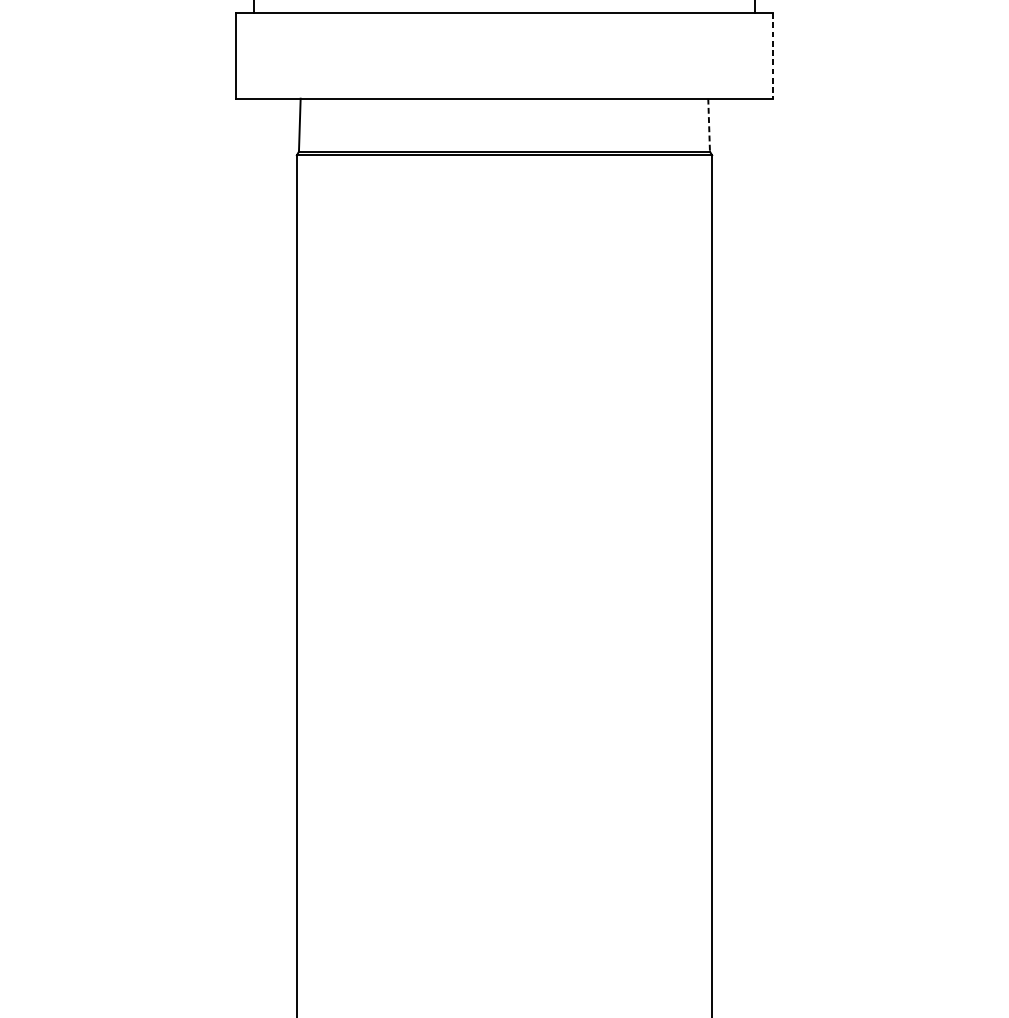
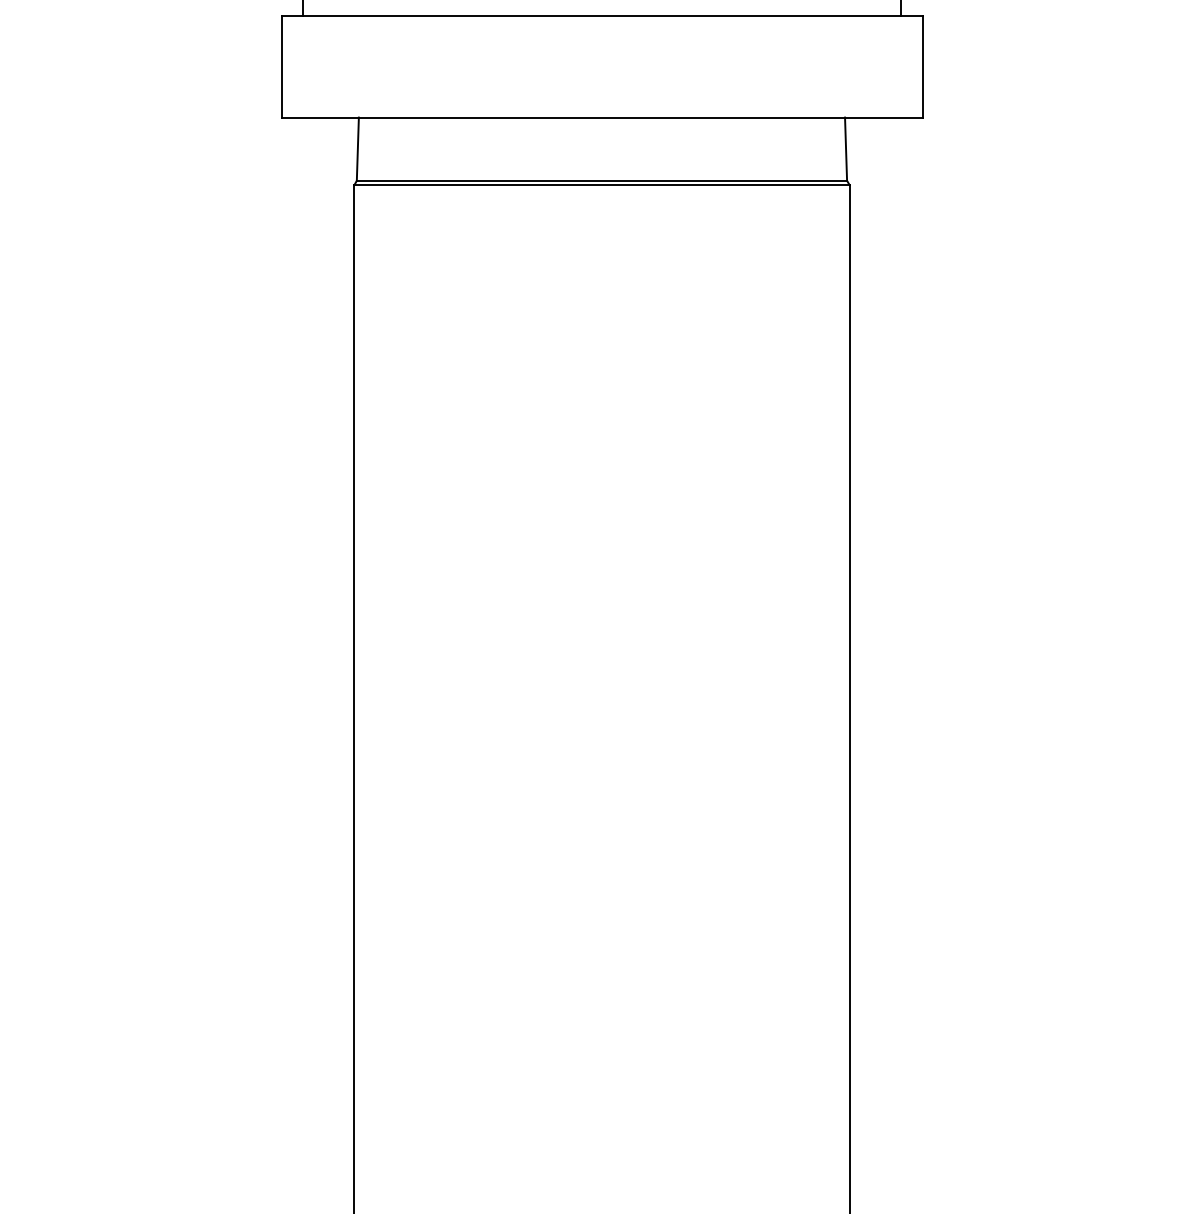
line: (773, 55) -> (922, 66), dashed -> solid
line: (709, 125) -> (846, 149), dashed -> solid

